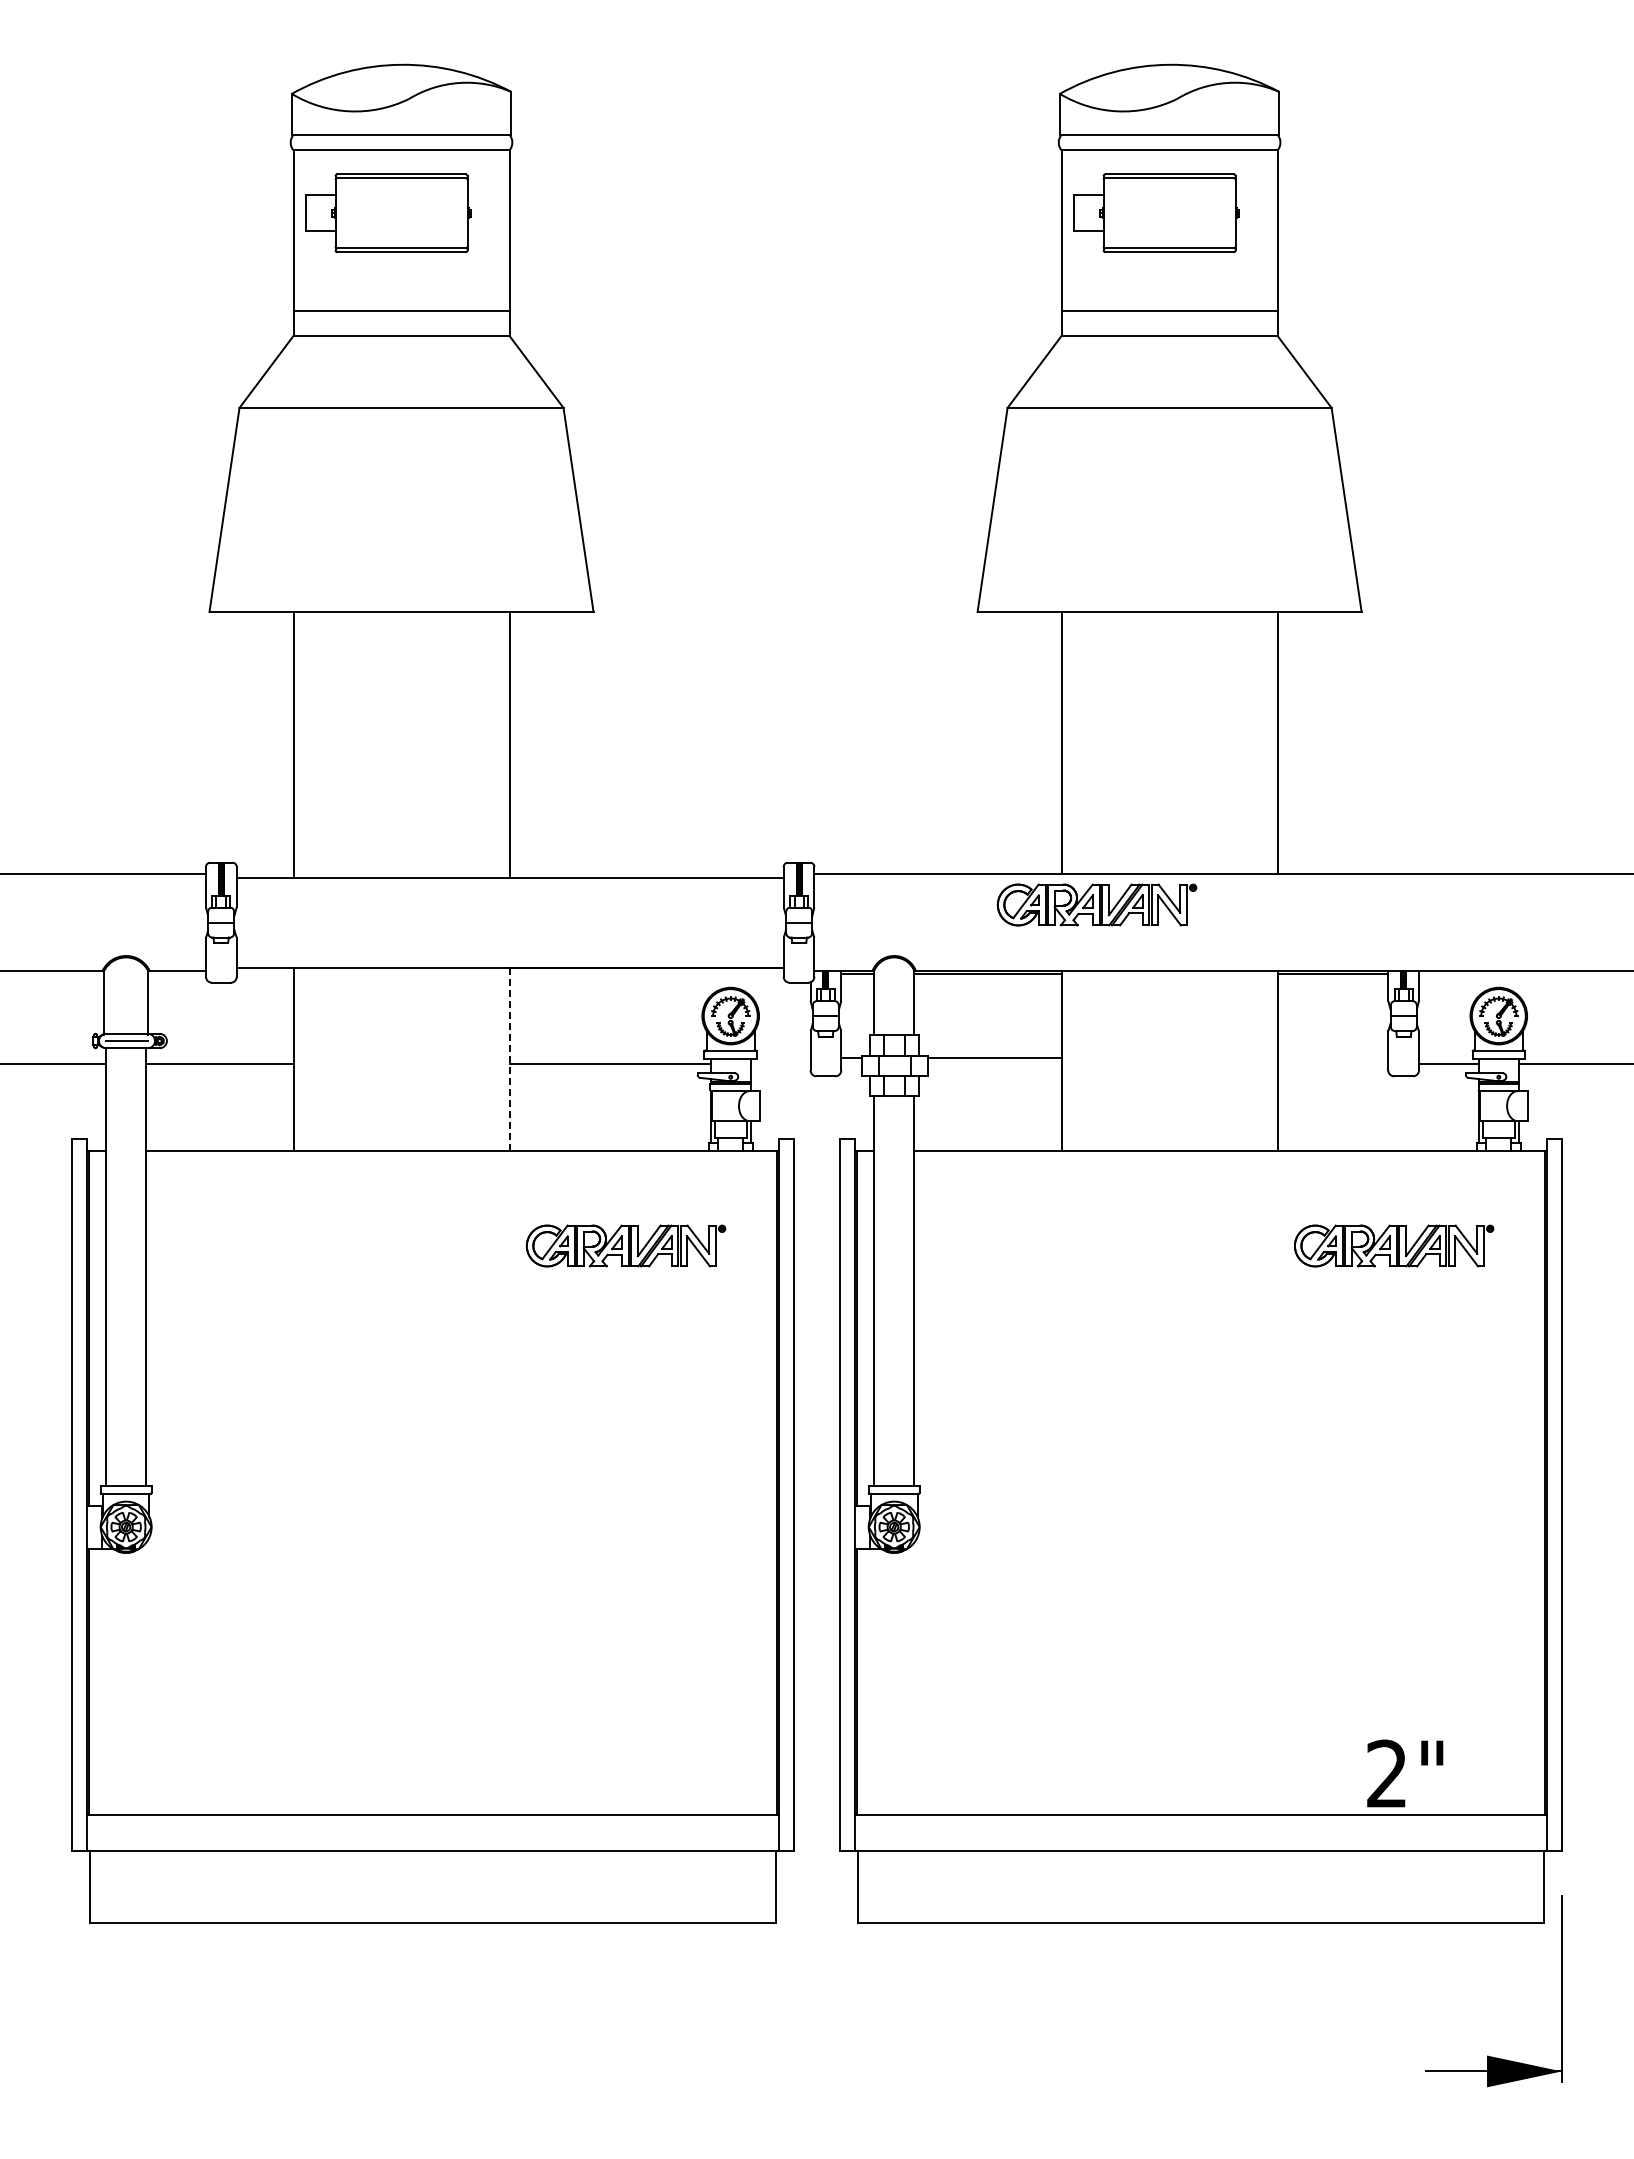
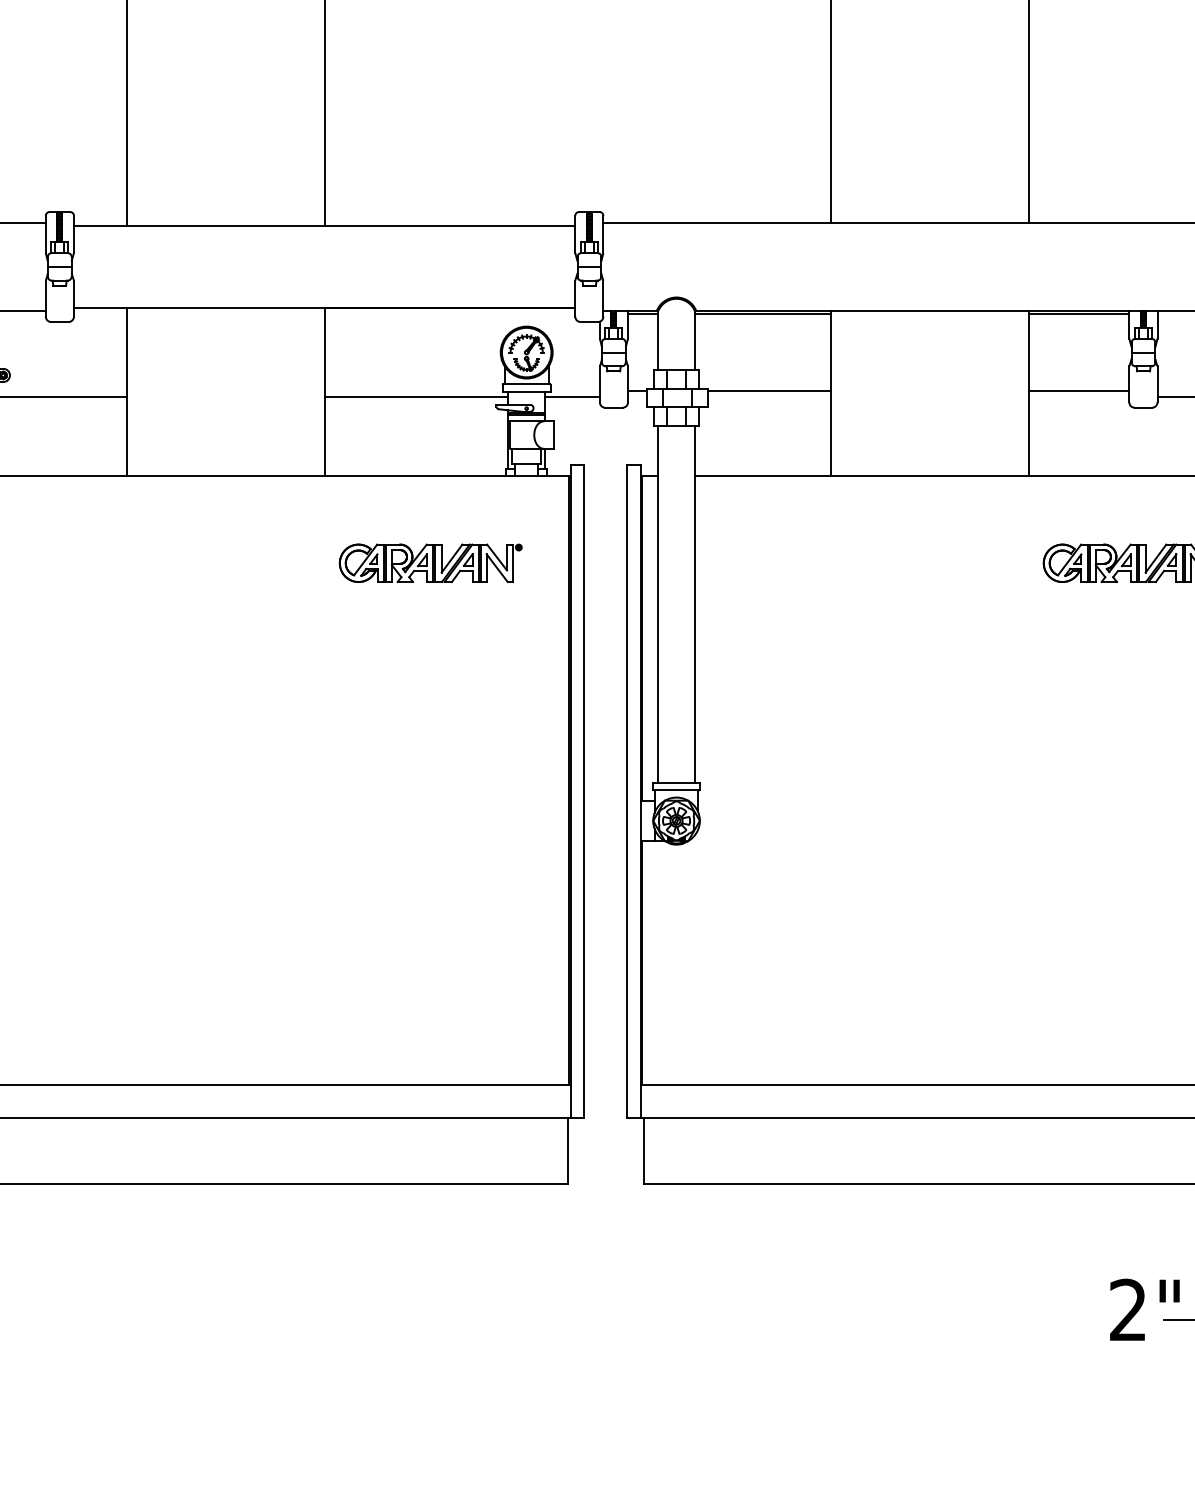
part: (1096, 904) -> (861, 250), removed
line: (1333, 1058) -> (1079, 391), added
line: (510, 1059) -> (324, 392), dashed -> solid
line: (780, 1064) -> (572, 396), added
text: (1405, 1773) -> (1145, 1309), moved

